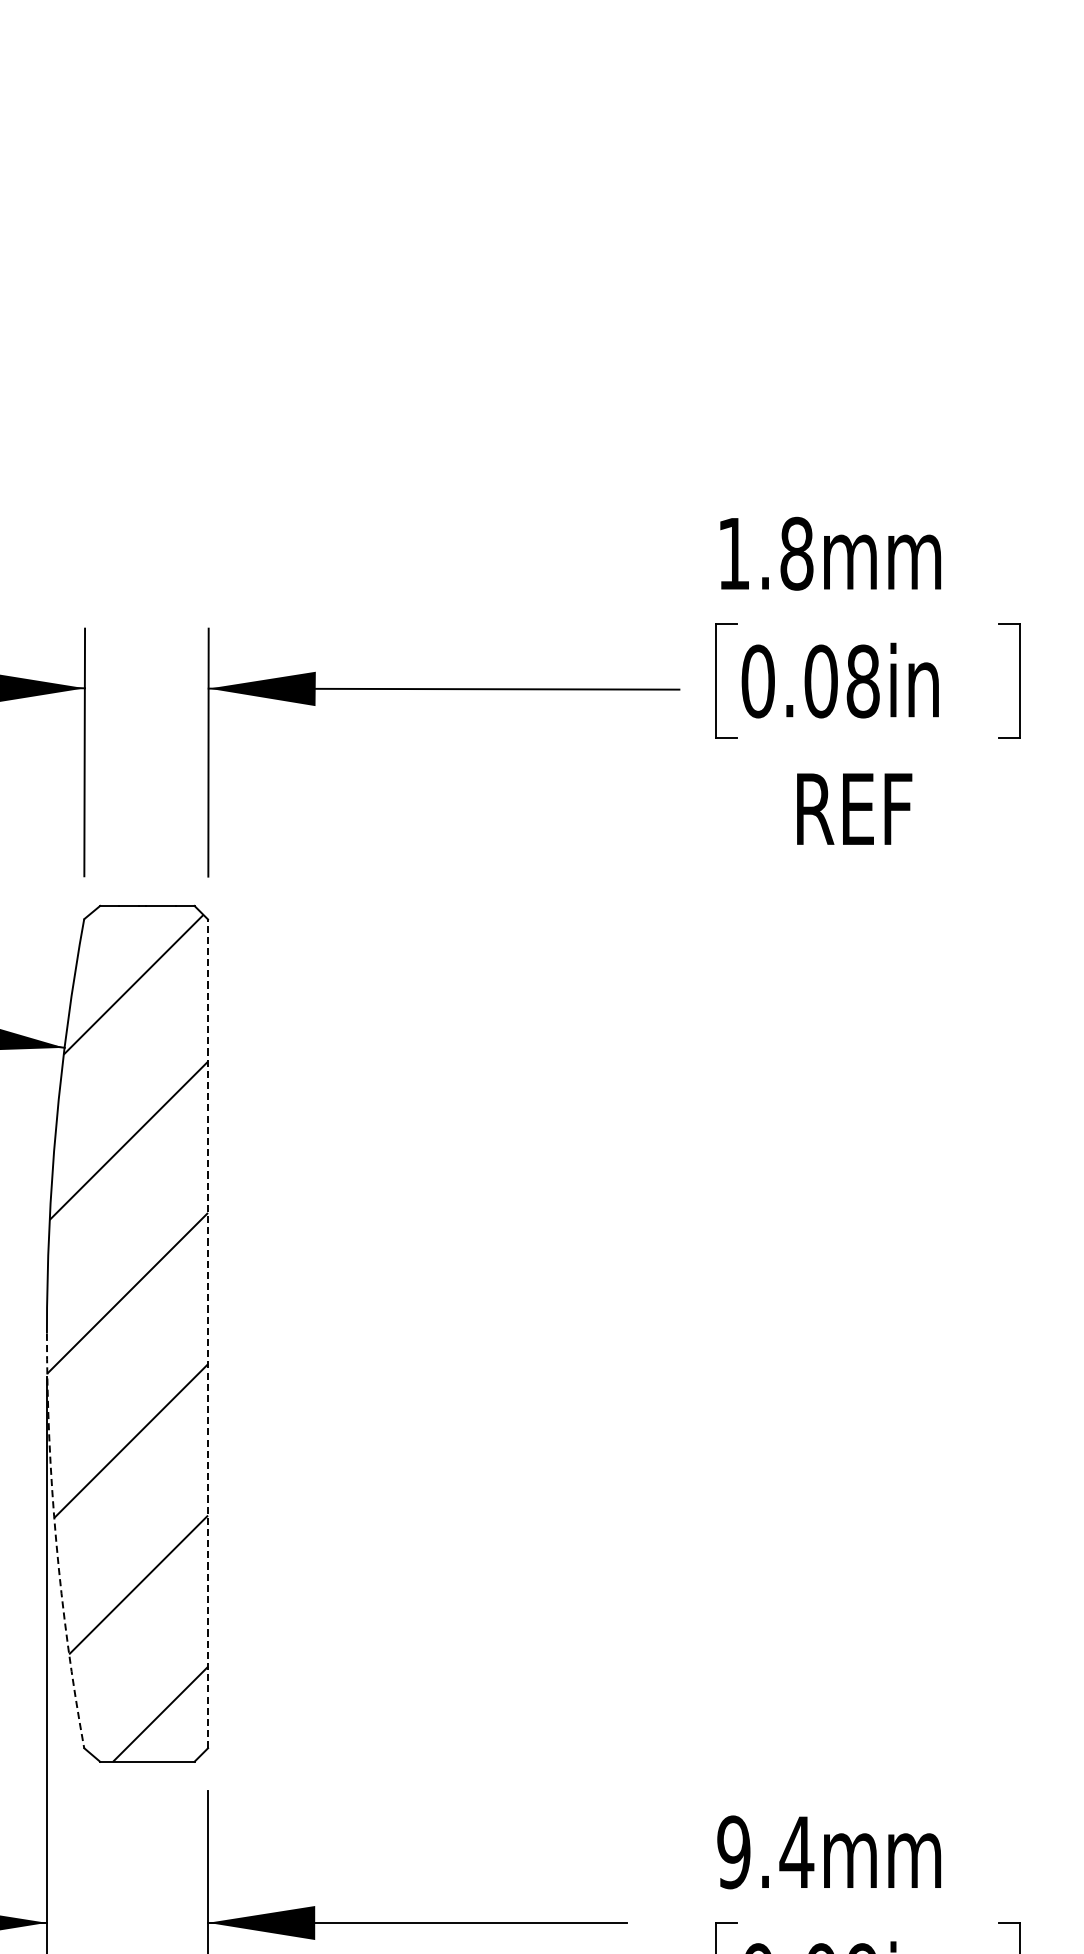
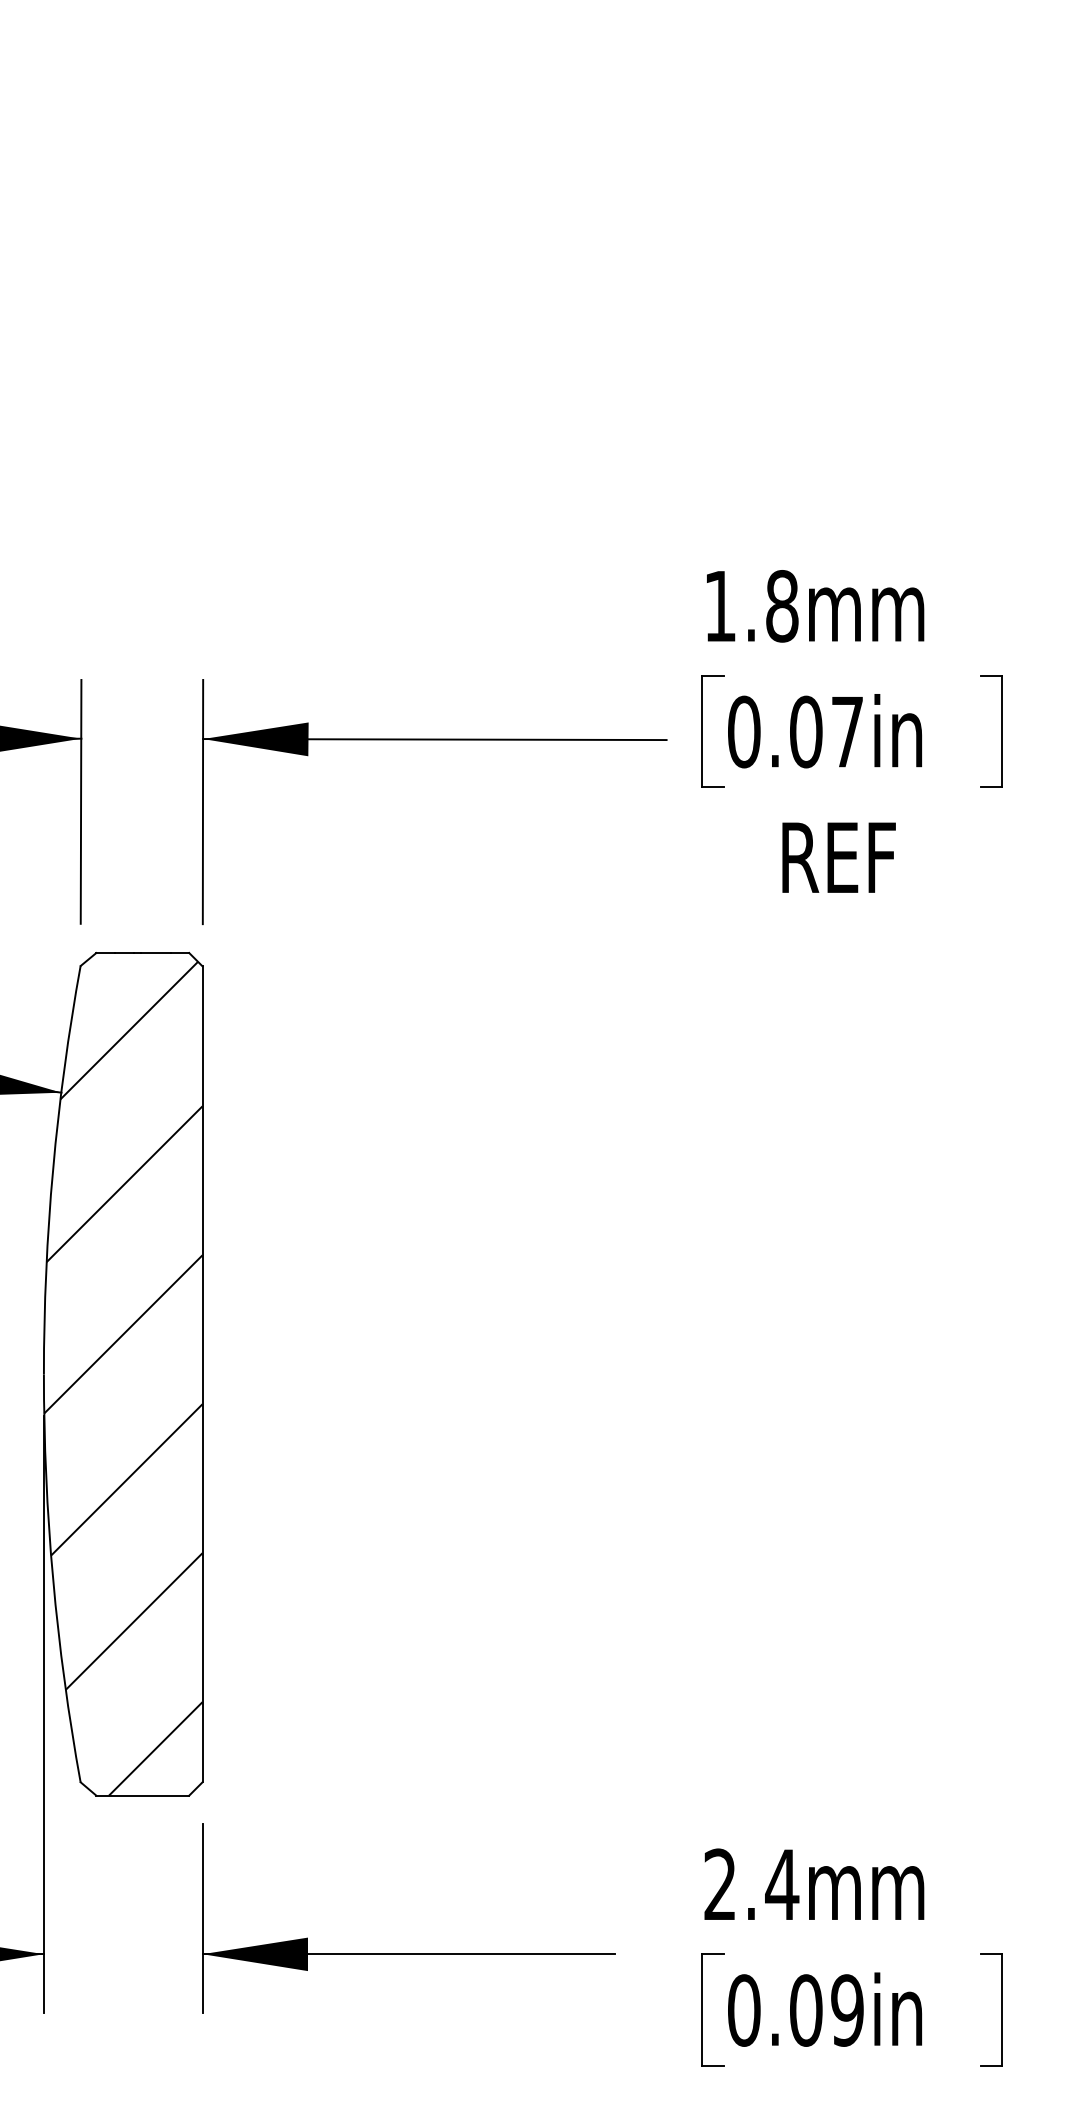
text: (863, 680) -> (847, 731), 0.08in -> 0.07in
line: (208, 1333) -> (202, 1373), dashed -> solid
arc: (56, 1542) -> (53, 1579), dashed -> solid
text: (733, 1852) -> (719, 1884), 9.4mm -> 2.4mm

